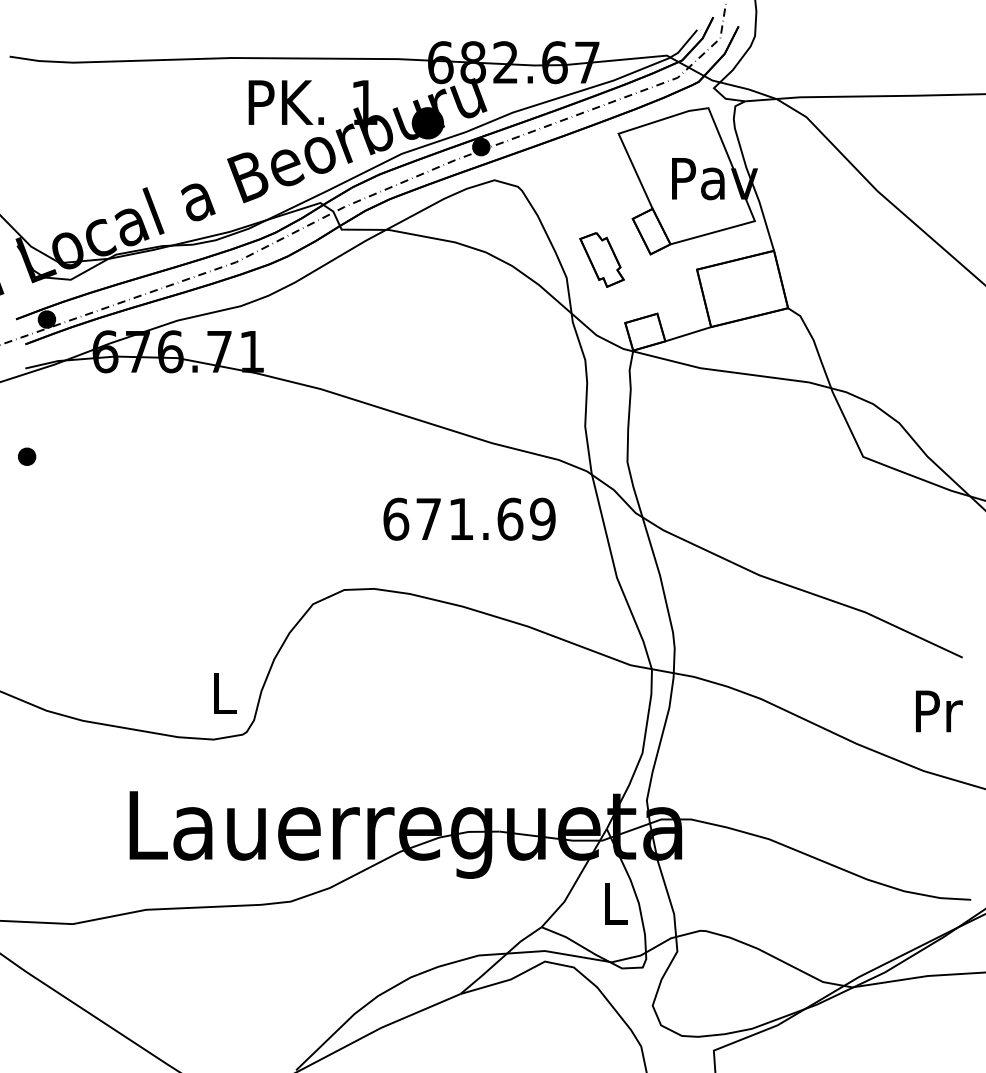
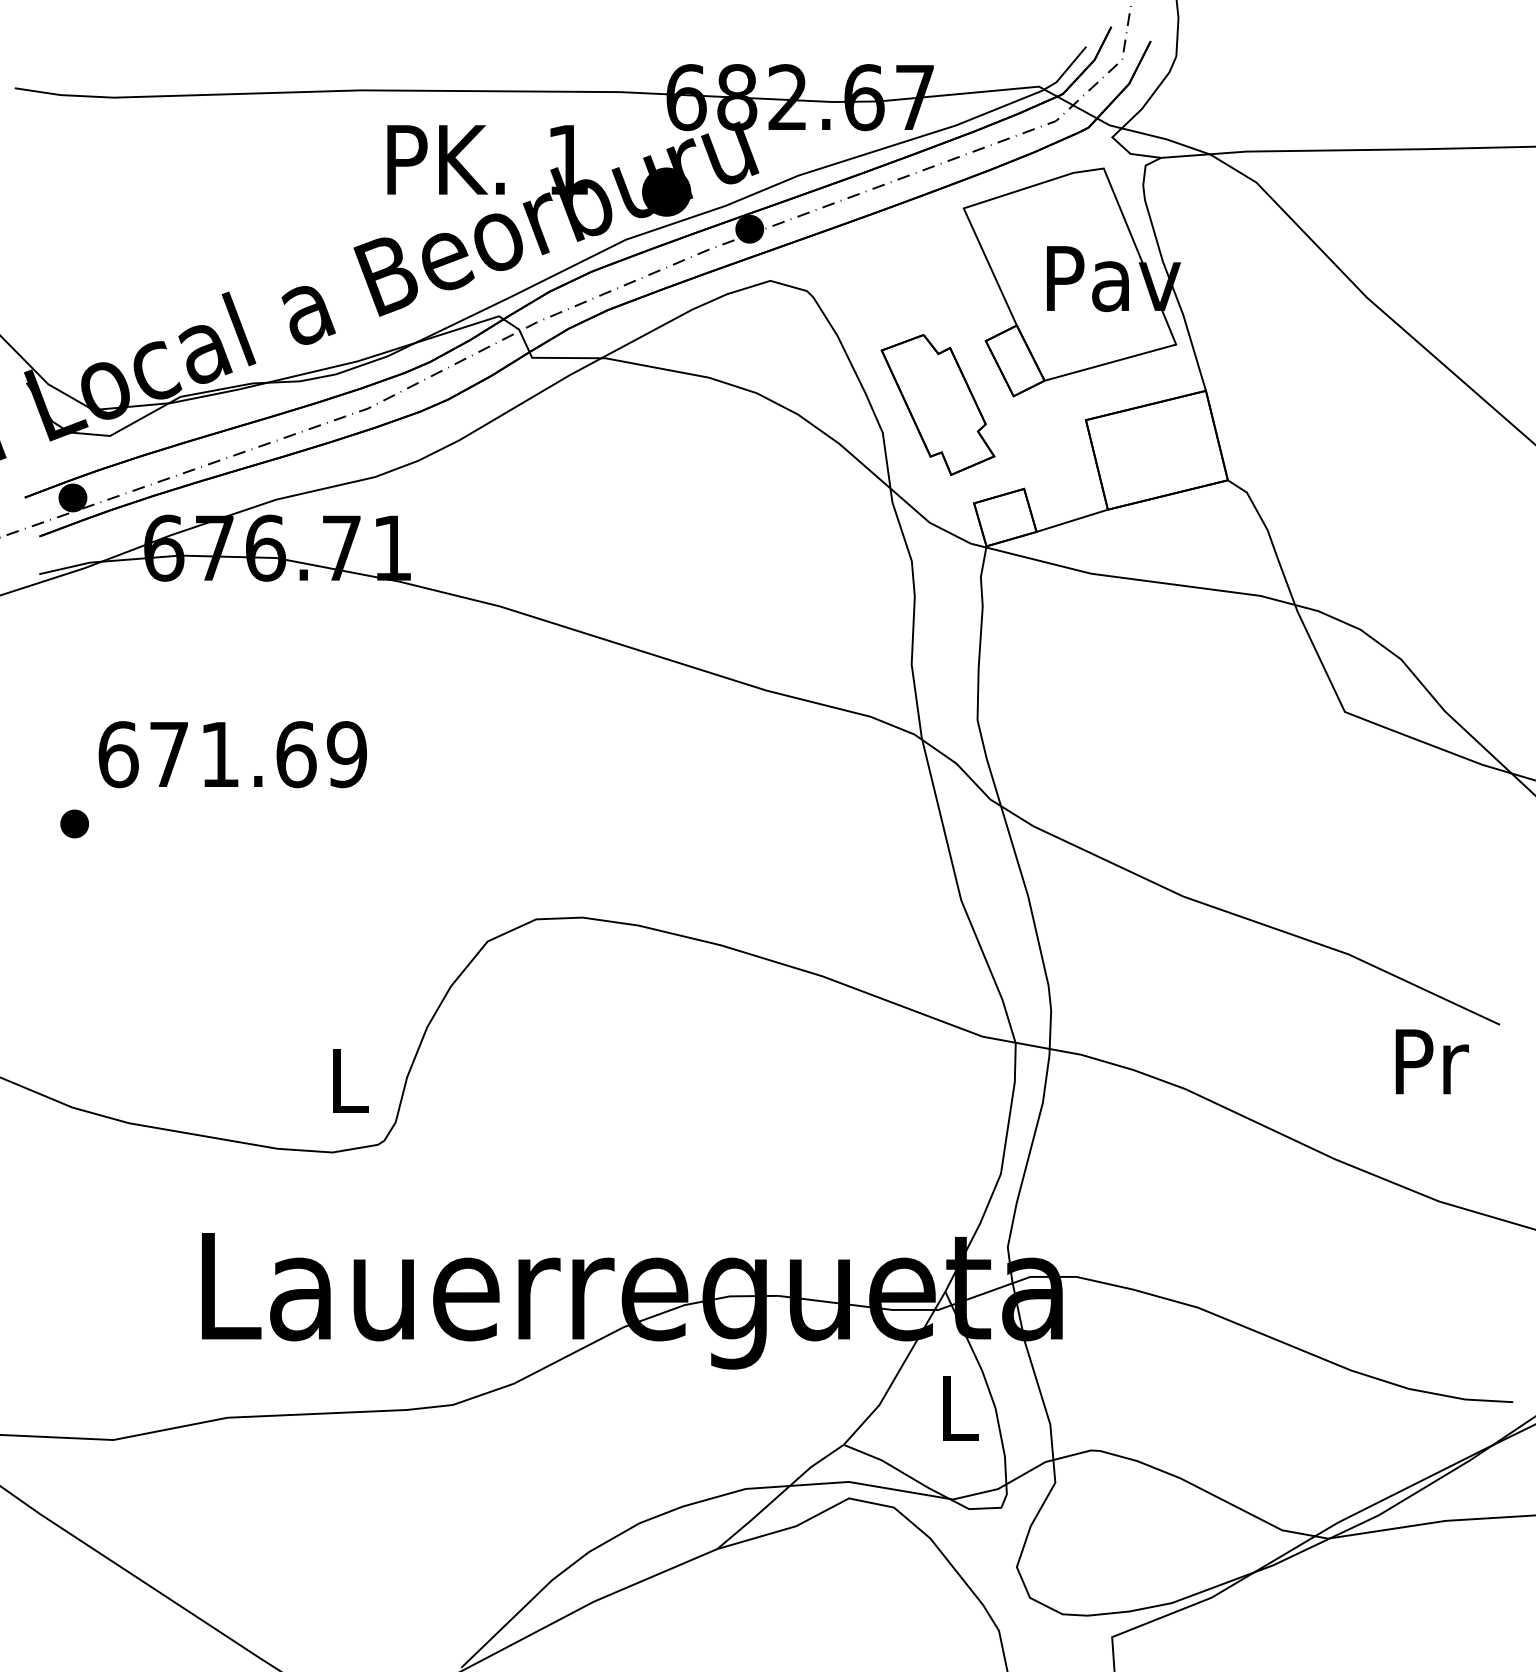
part: (601, 259) -> (937, 404), size x1.67
part: (27, 456) -> (75, 823), moved
text: (469, 518) -> (232, 753), moved
text: (939, 711) -> (1432, 1061), moved

